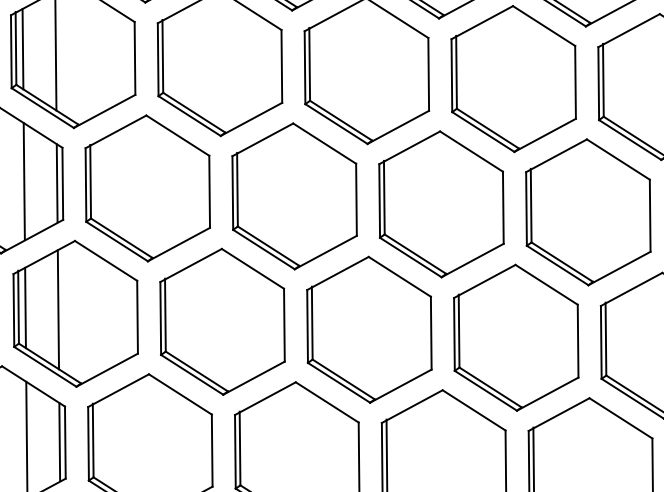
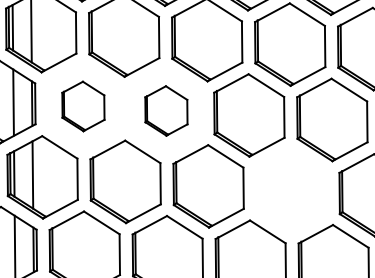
part: (147, 188) -> (83, 106), size x0.6
part: (294, 195) -> (166, 110), size x0.6
part: (516, 337) -> (291, 190), removed

